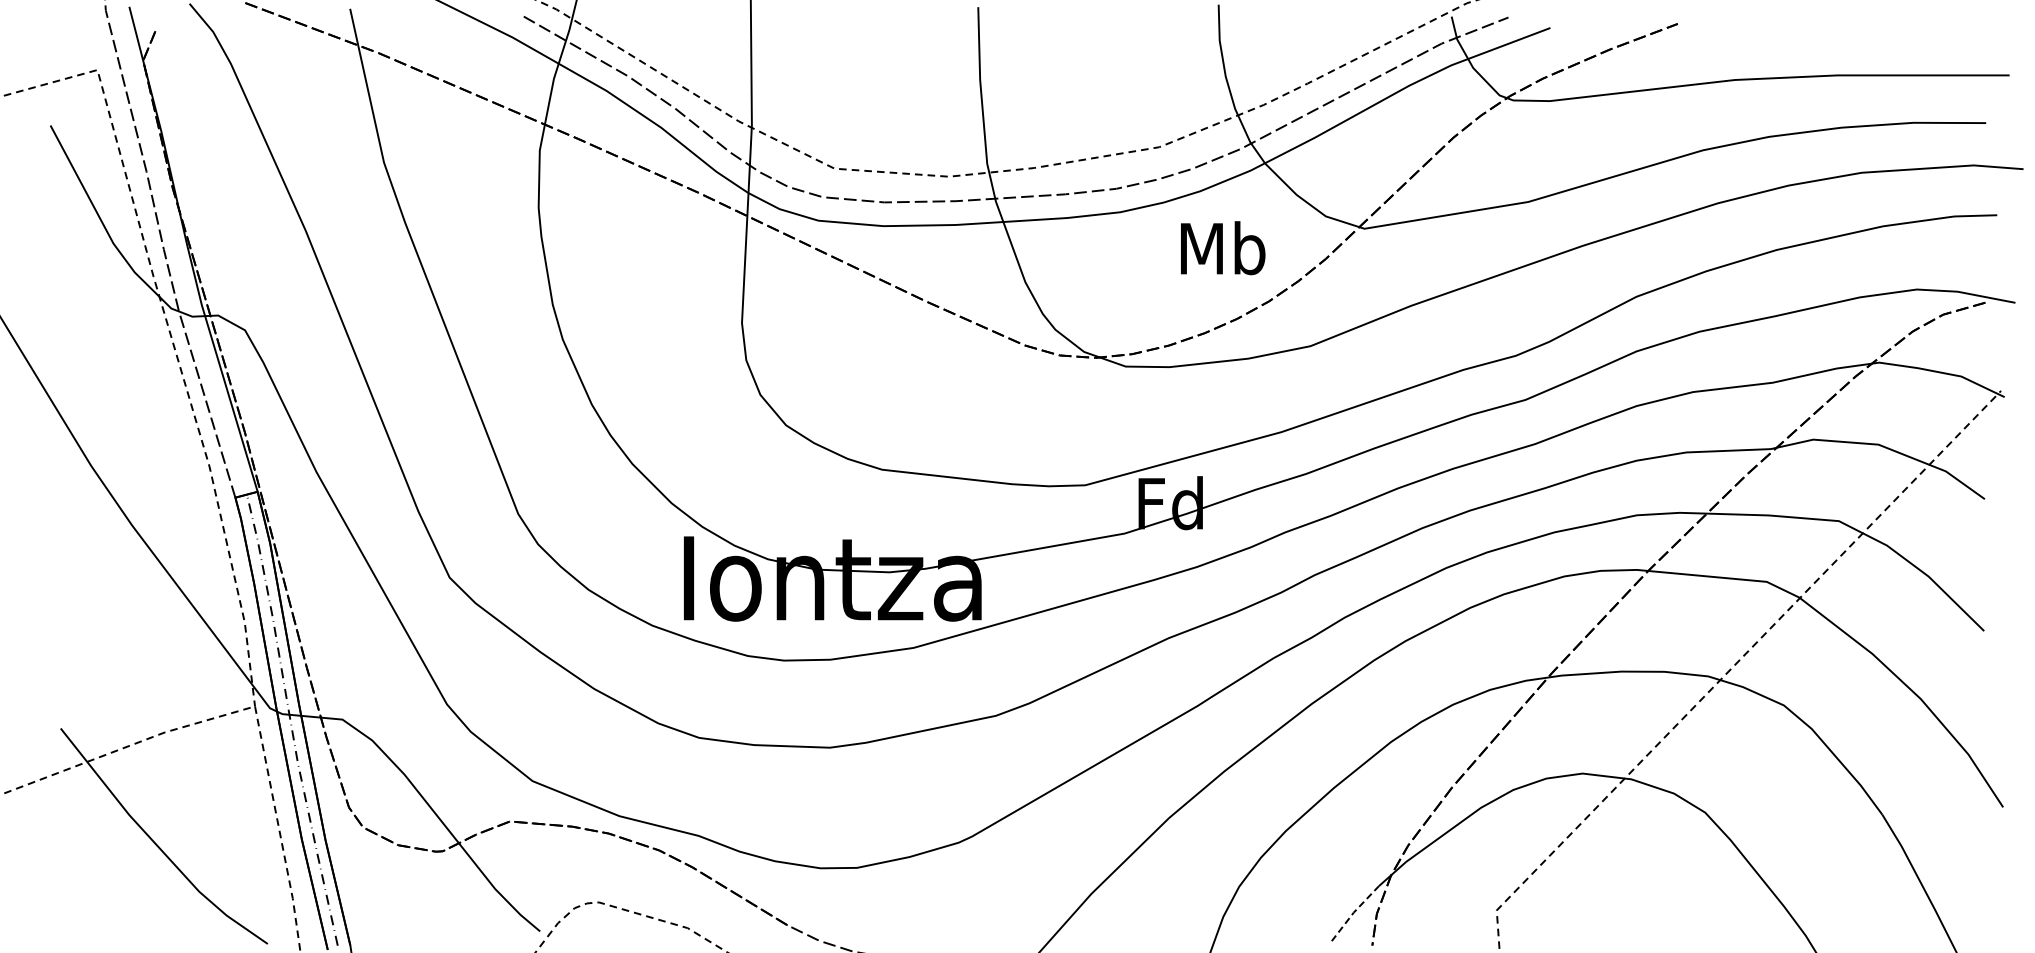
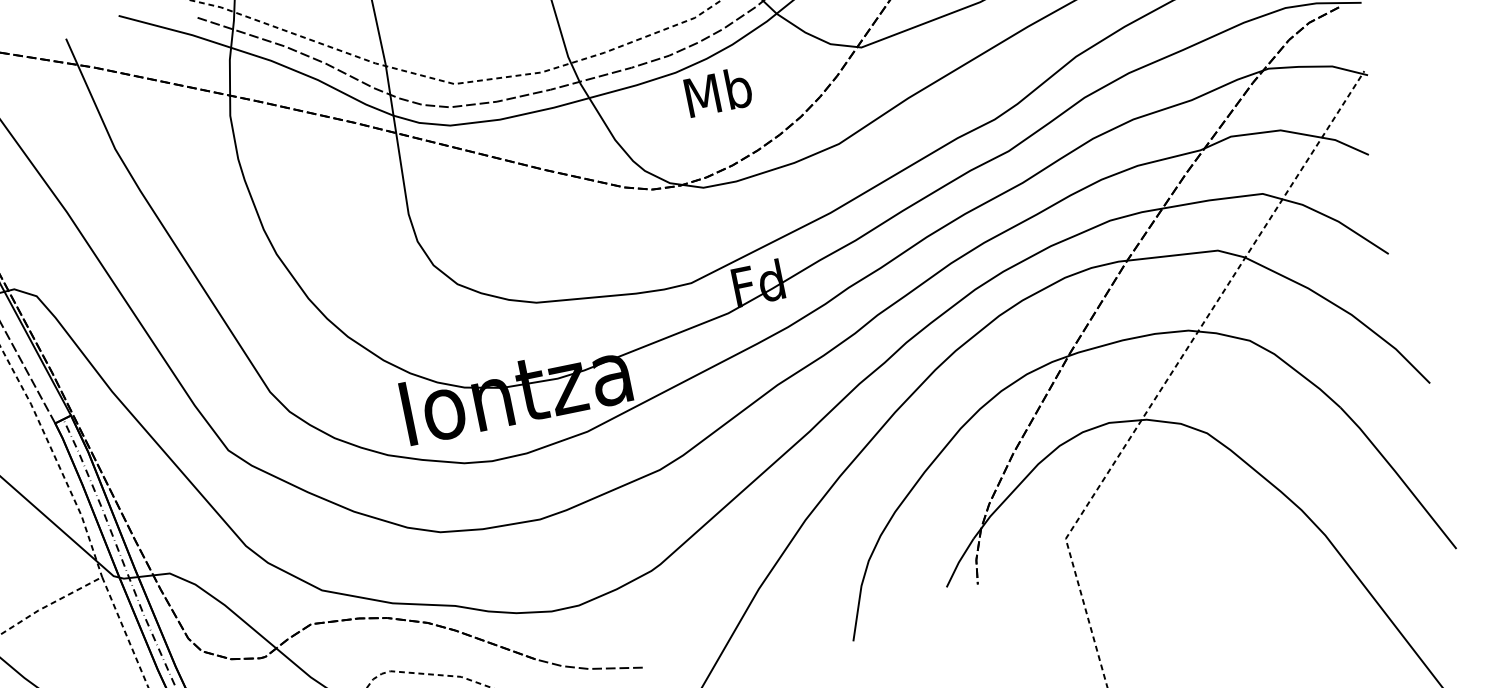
text: (1223, 248) -> (718, 92), moved
line: (1353, 912) -> (958, 562), dashed -> solid

